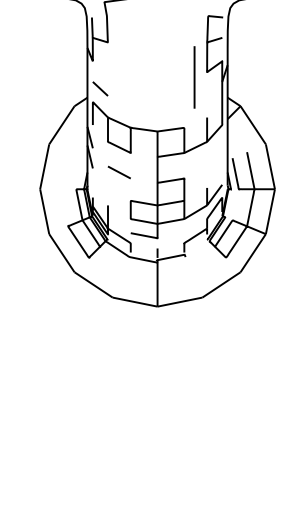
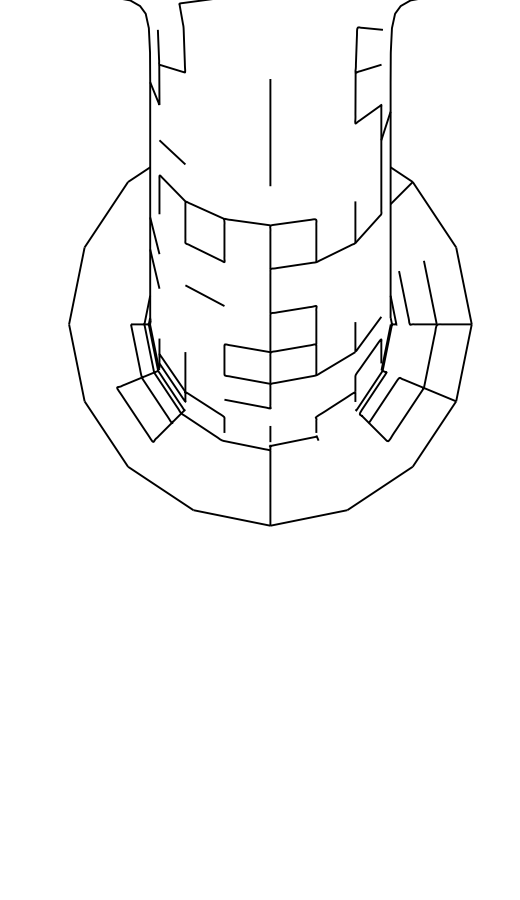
line: (194, 77) -> (270, 132), moved

